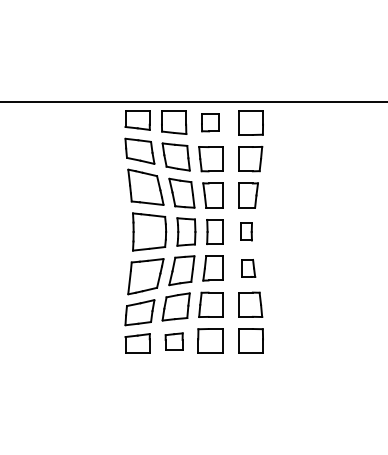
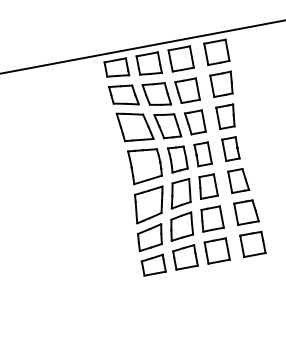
part: (210, 122) -> (181, 58), size x1.43
part: (246, 231) -> (230, 148), size x1.43
part: (248, 268) -> (238, 180), size x1.43
part: (174, 341) -> (185, 257), size x1.43

